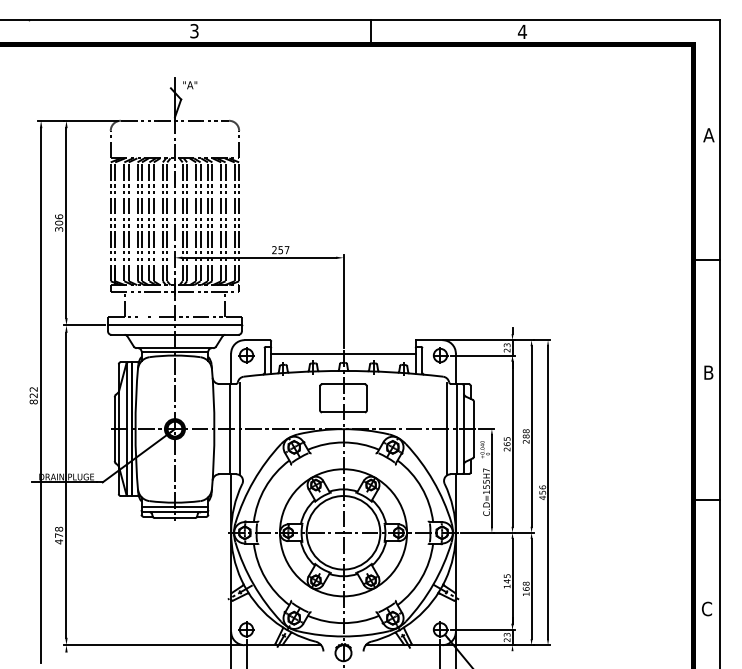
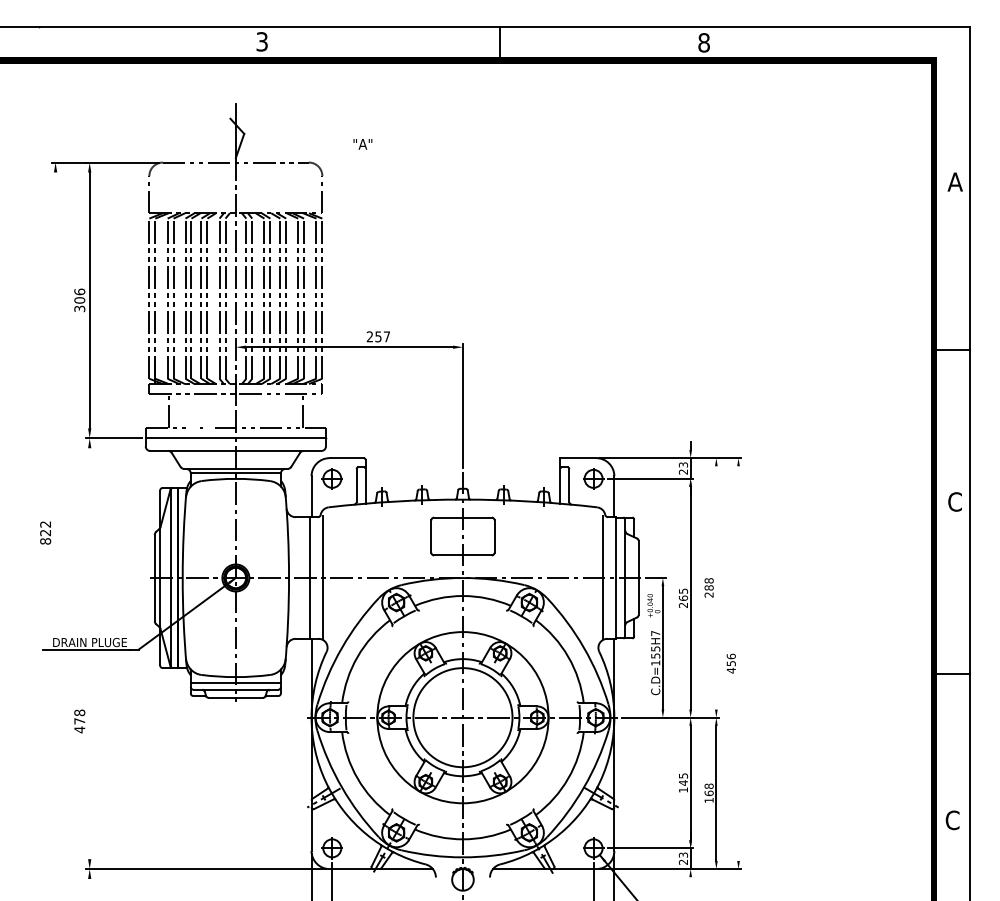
text: (522, 31) -> (704, 42), 4 -> 8
text: (190, 85) -> (363, 144), moved
line: (343, 353) -> (462, 476), removed
text: (708, 372) -> (954, 501), B -> C
line: (41, 395) -> (56, 532), removed
line: (531, 436) -> (716, 587), removed
line: (66, 484) -> (89, 652), removed
line: (548, 492) -> (739, 663), removed

